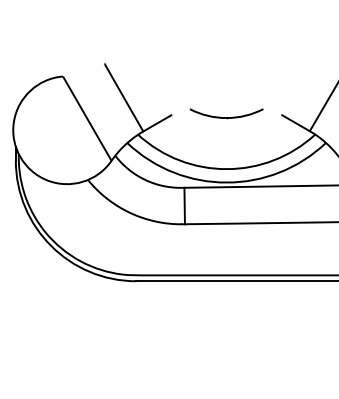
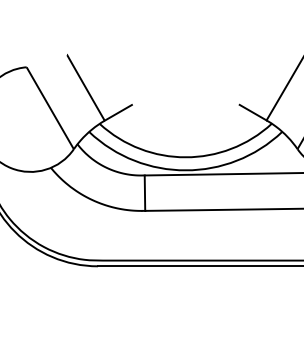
part: (226, 113) -> (185, 103), removed

